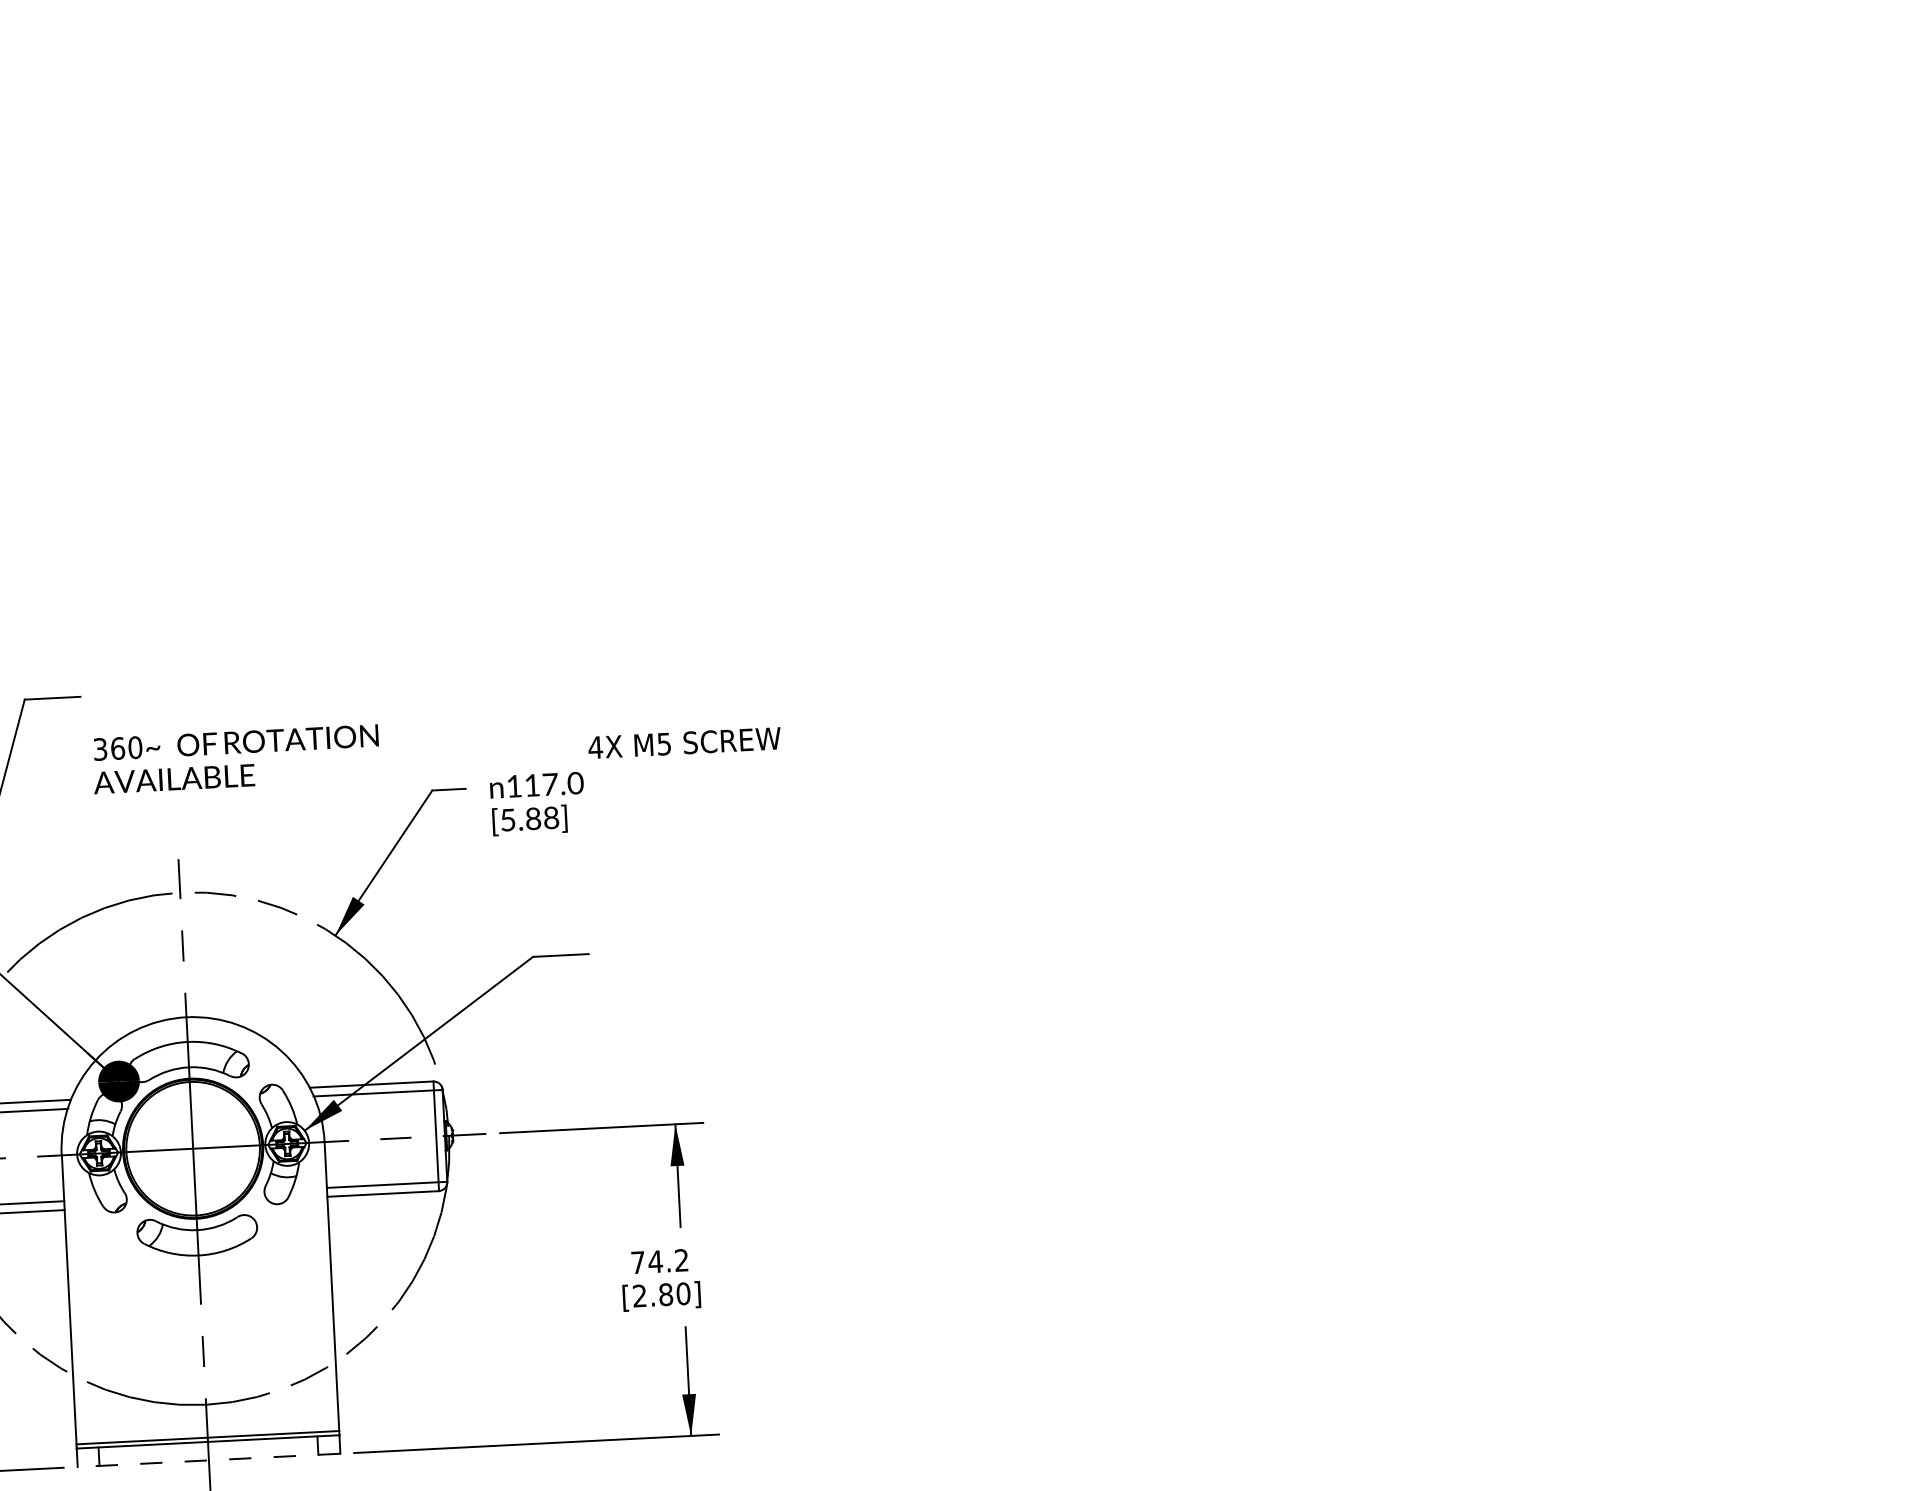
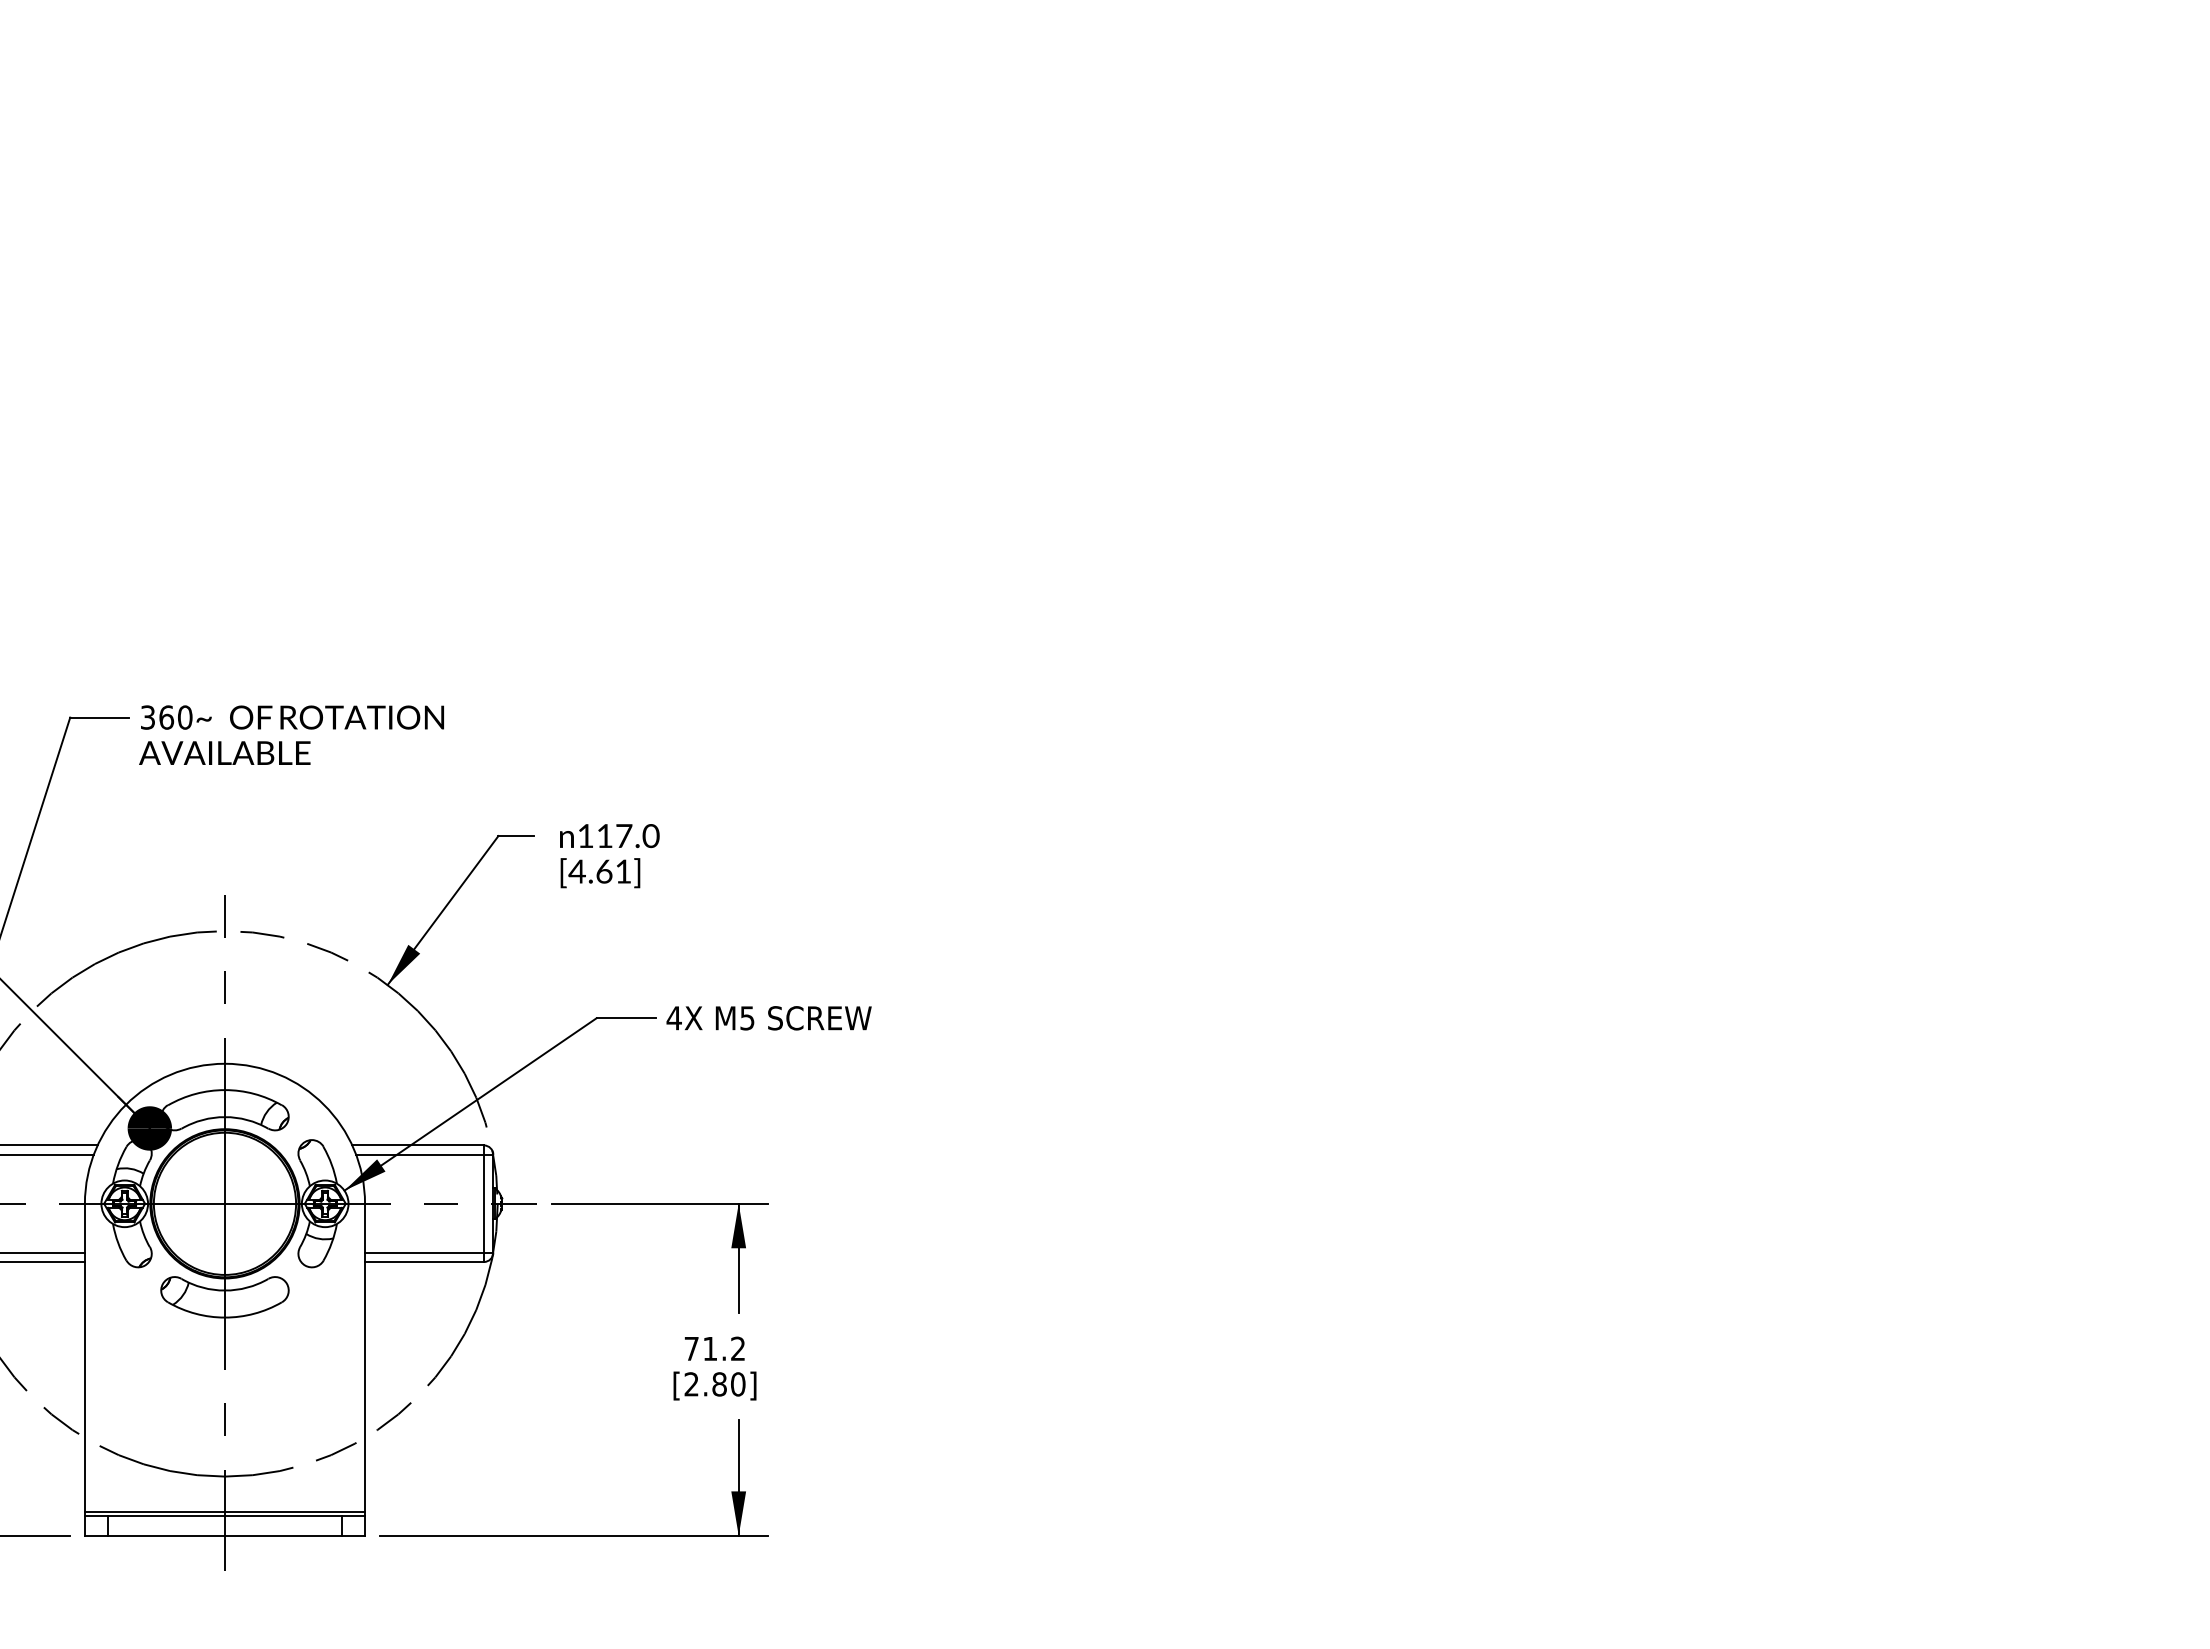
text: (684, 743) -> (768, 1018), moved
text: (235, 758) -> (291, 734), moved
text: (528, 818) -> (599, 871), [5.88] -> [4.61]
text: (654, 1261) -> (709, 1348), 74.2 -> 71.2
line: (209, 1460) -> (225, 1535), dashed -> solid

